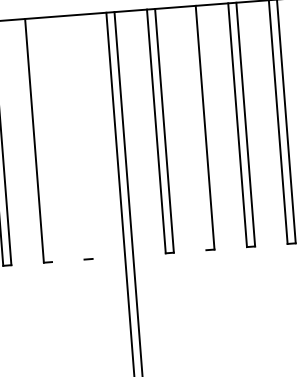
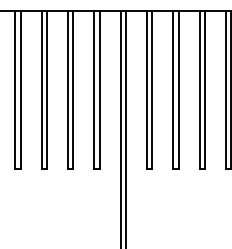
line: (197, 127) -> (173, 89), added
line: (83, 136) -> (99, 89), added
line: (75, 137) -> (94, 89), added
line: (42, 139) -> (73, 89), added

